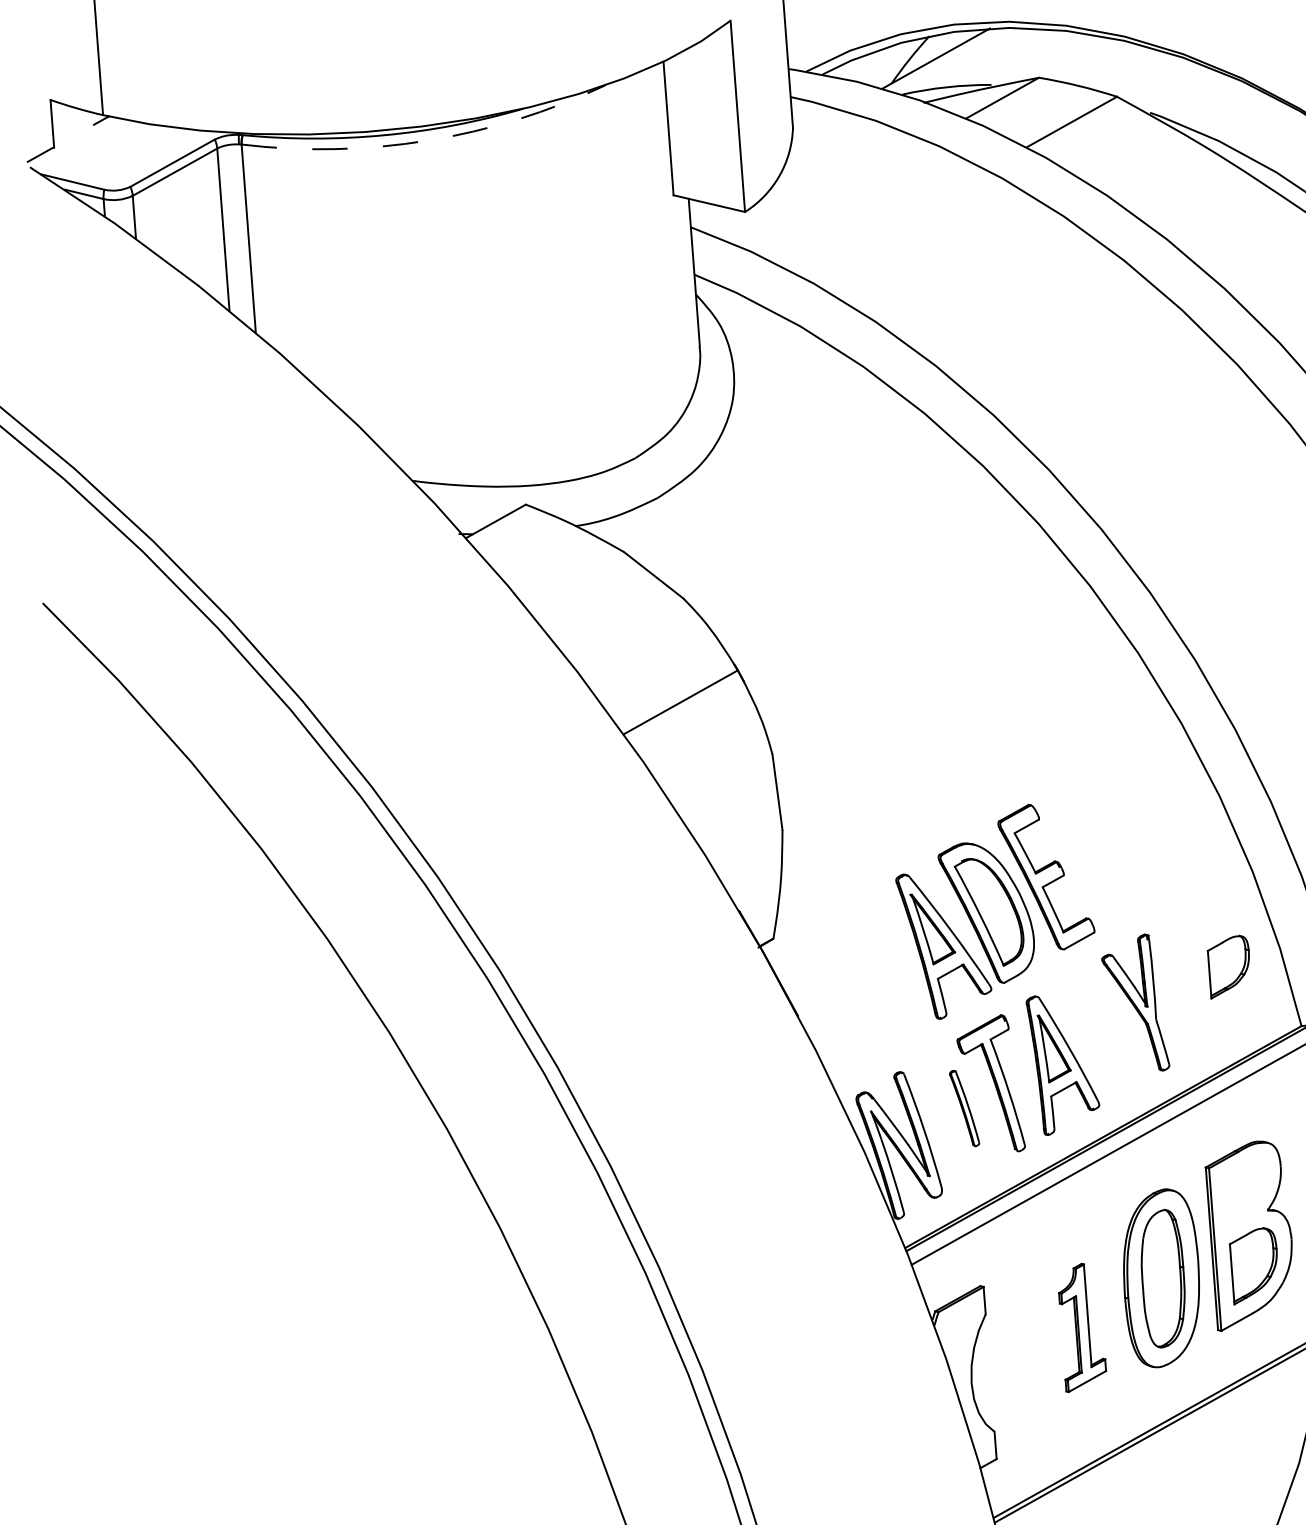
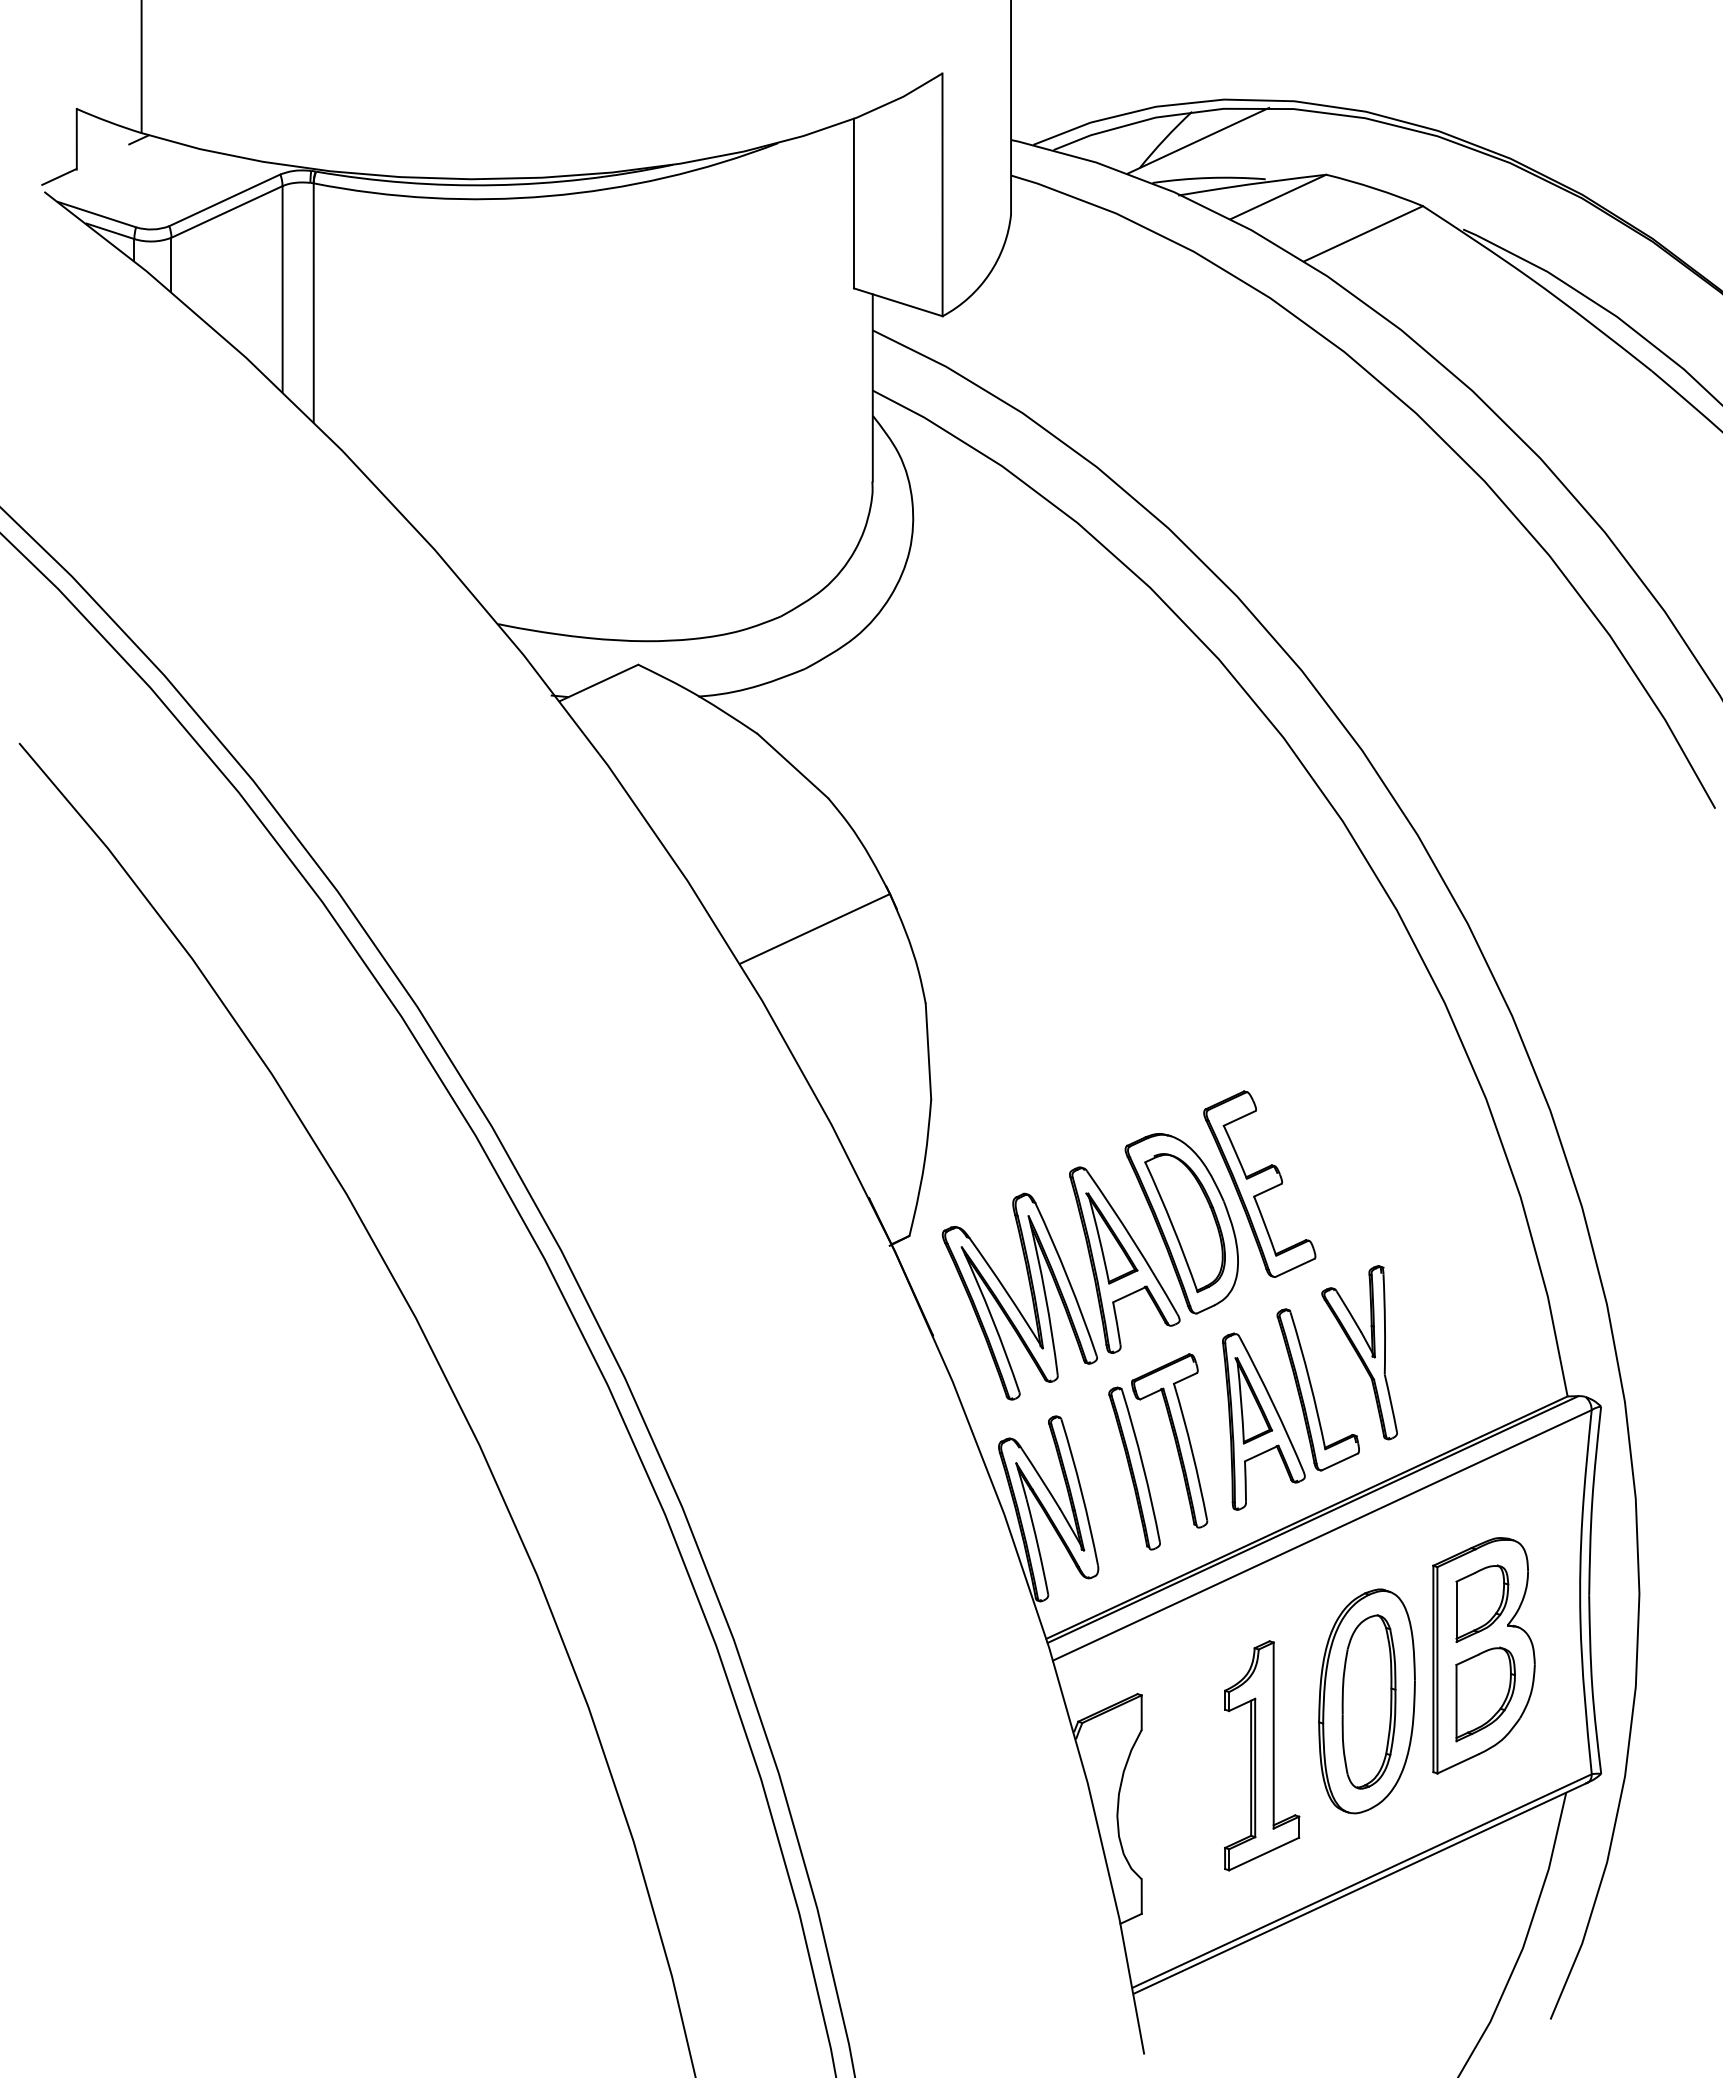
arc: (427, 140) -> (548, 196), dashed -> solid
part: (1229, 966) -> (1482, 1603), moved
part: (860, 984) -> (1014, 1301), added
part: (1104, 1035) -> (1317, 1389), added
part: (964, 1108) -> (1134, 1468), size x1.67
part: (1082, 1327) -> (1262, 1755), size x1.43

